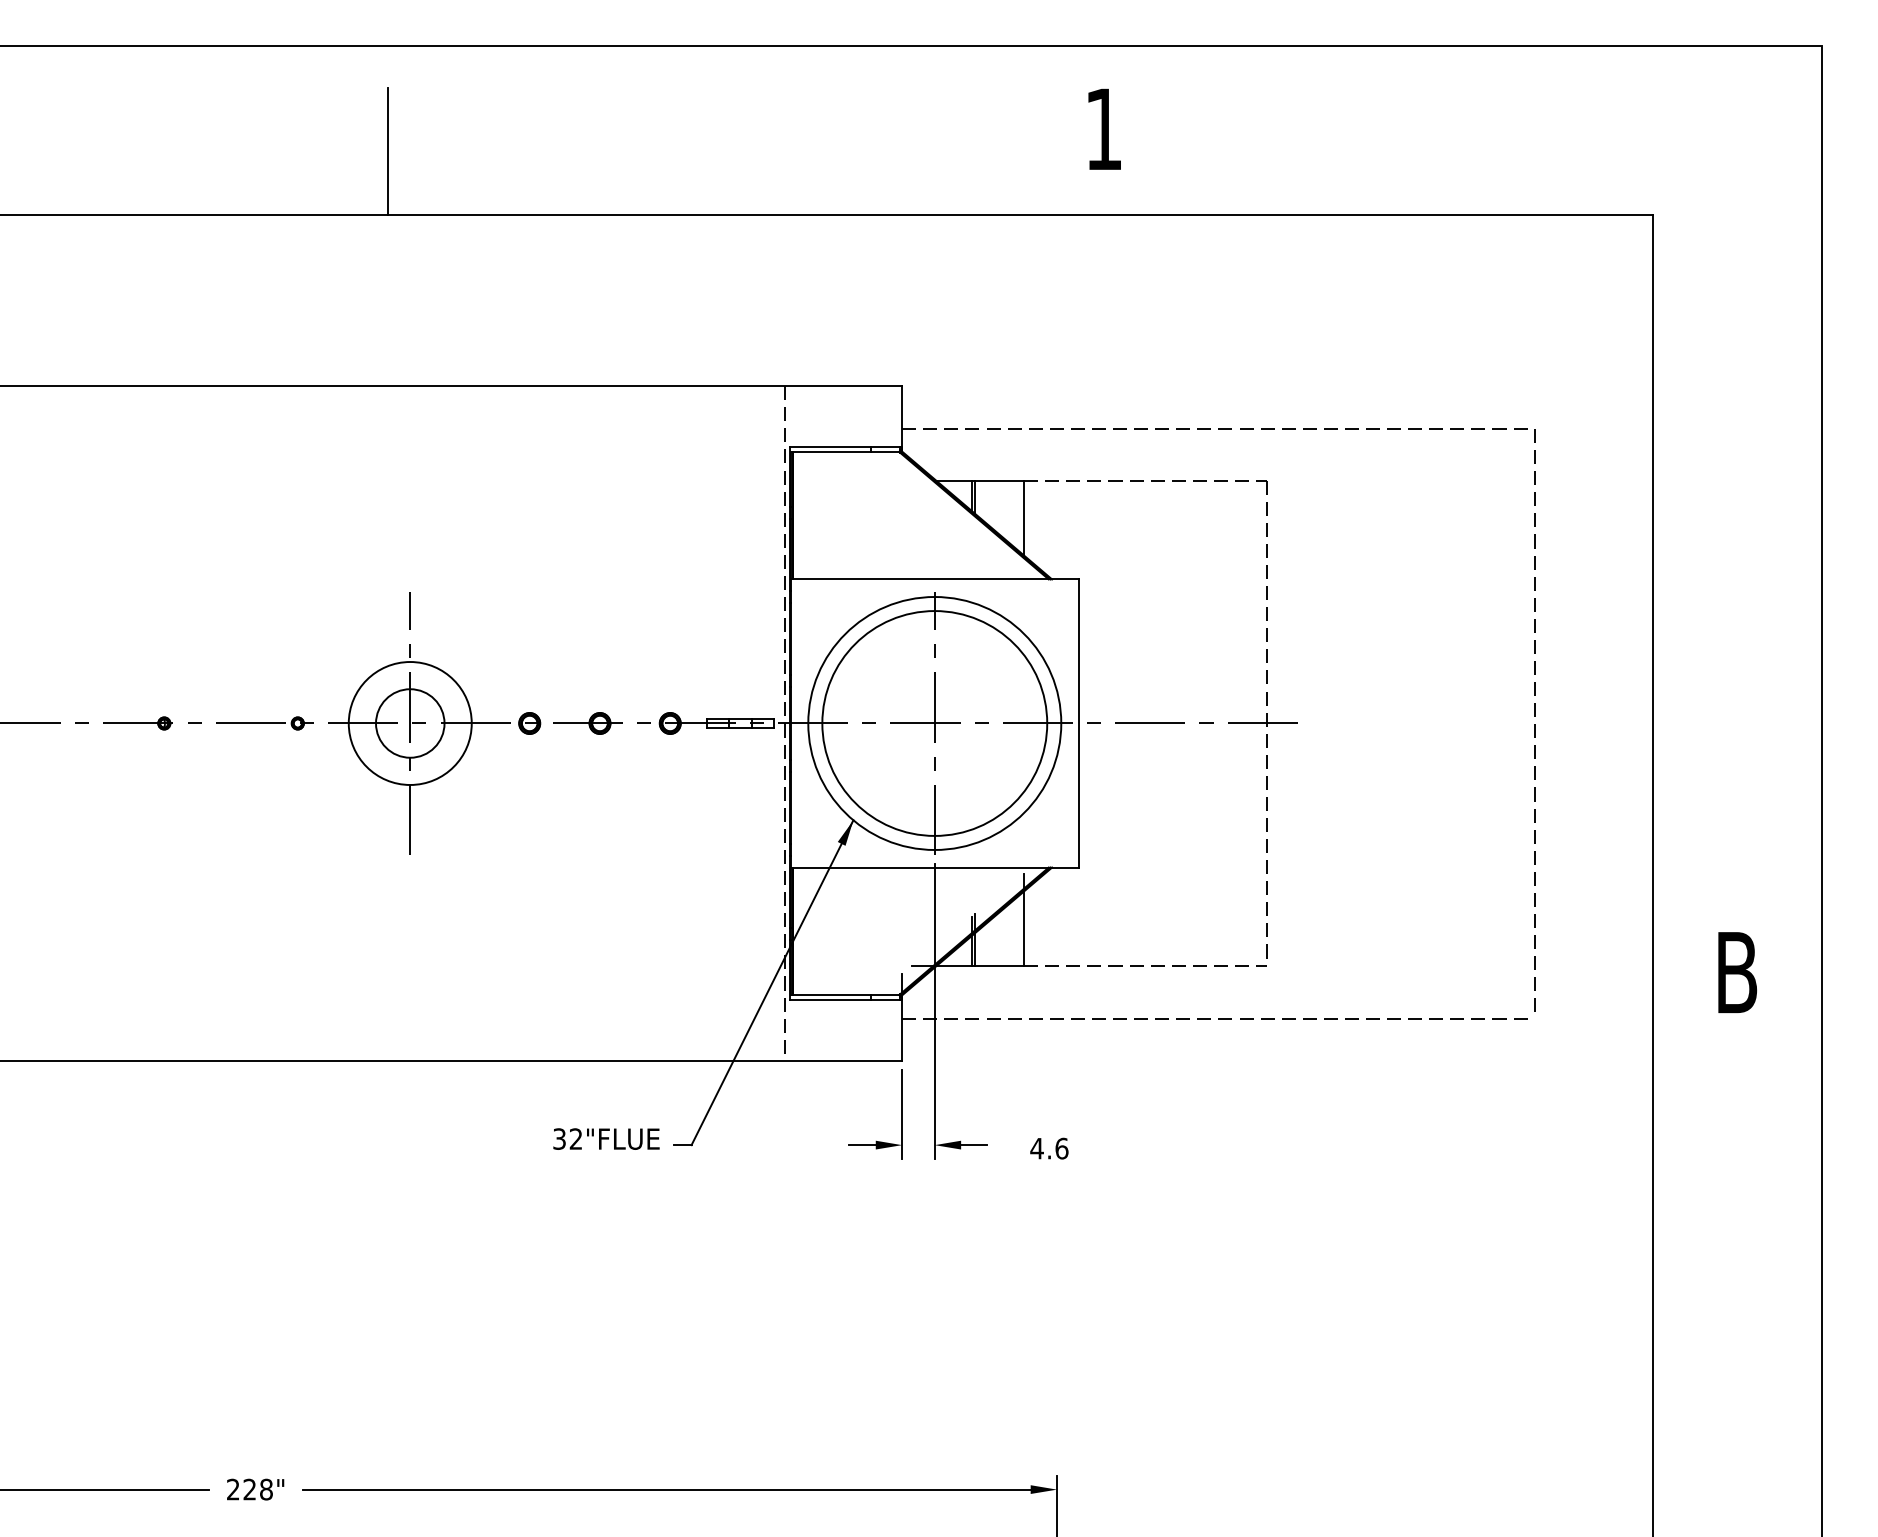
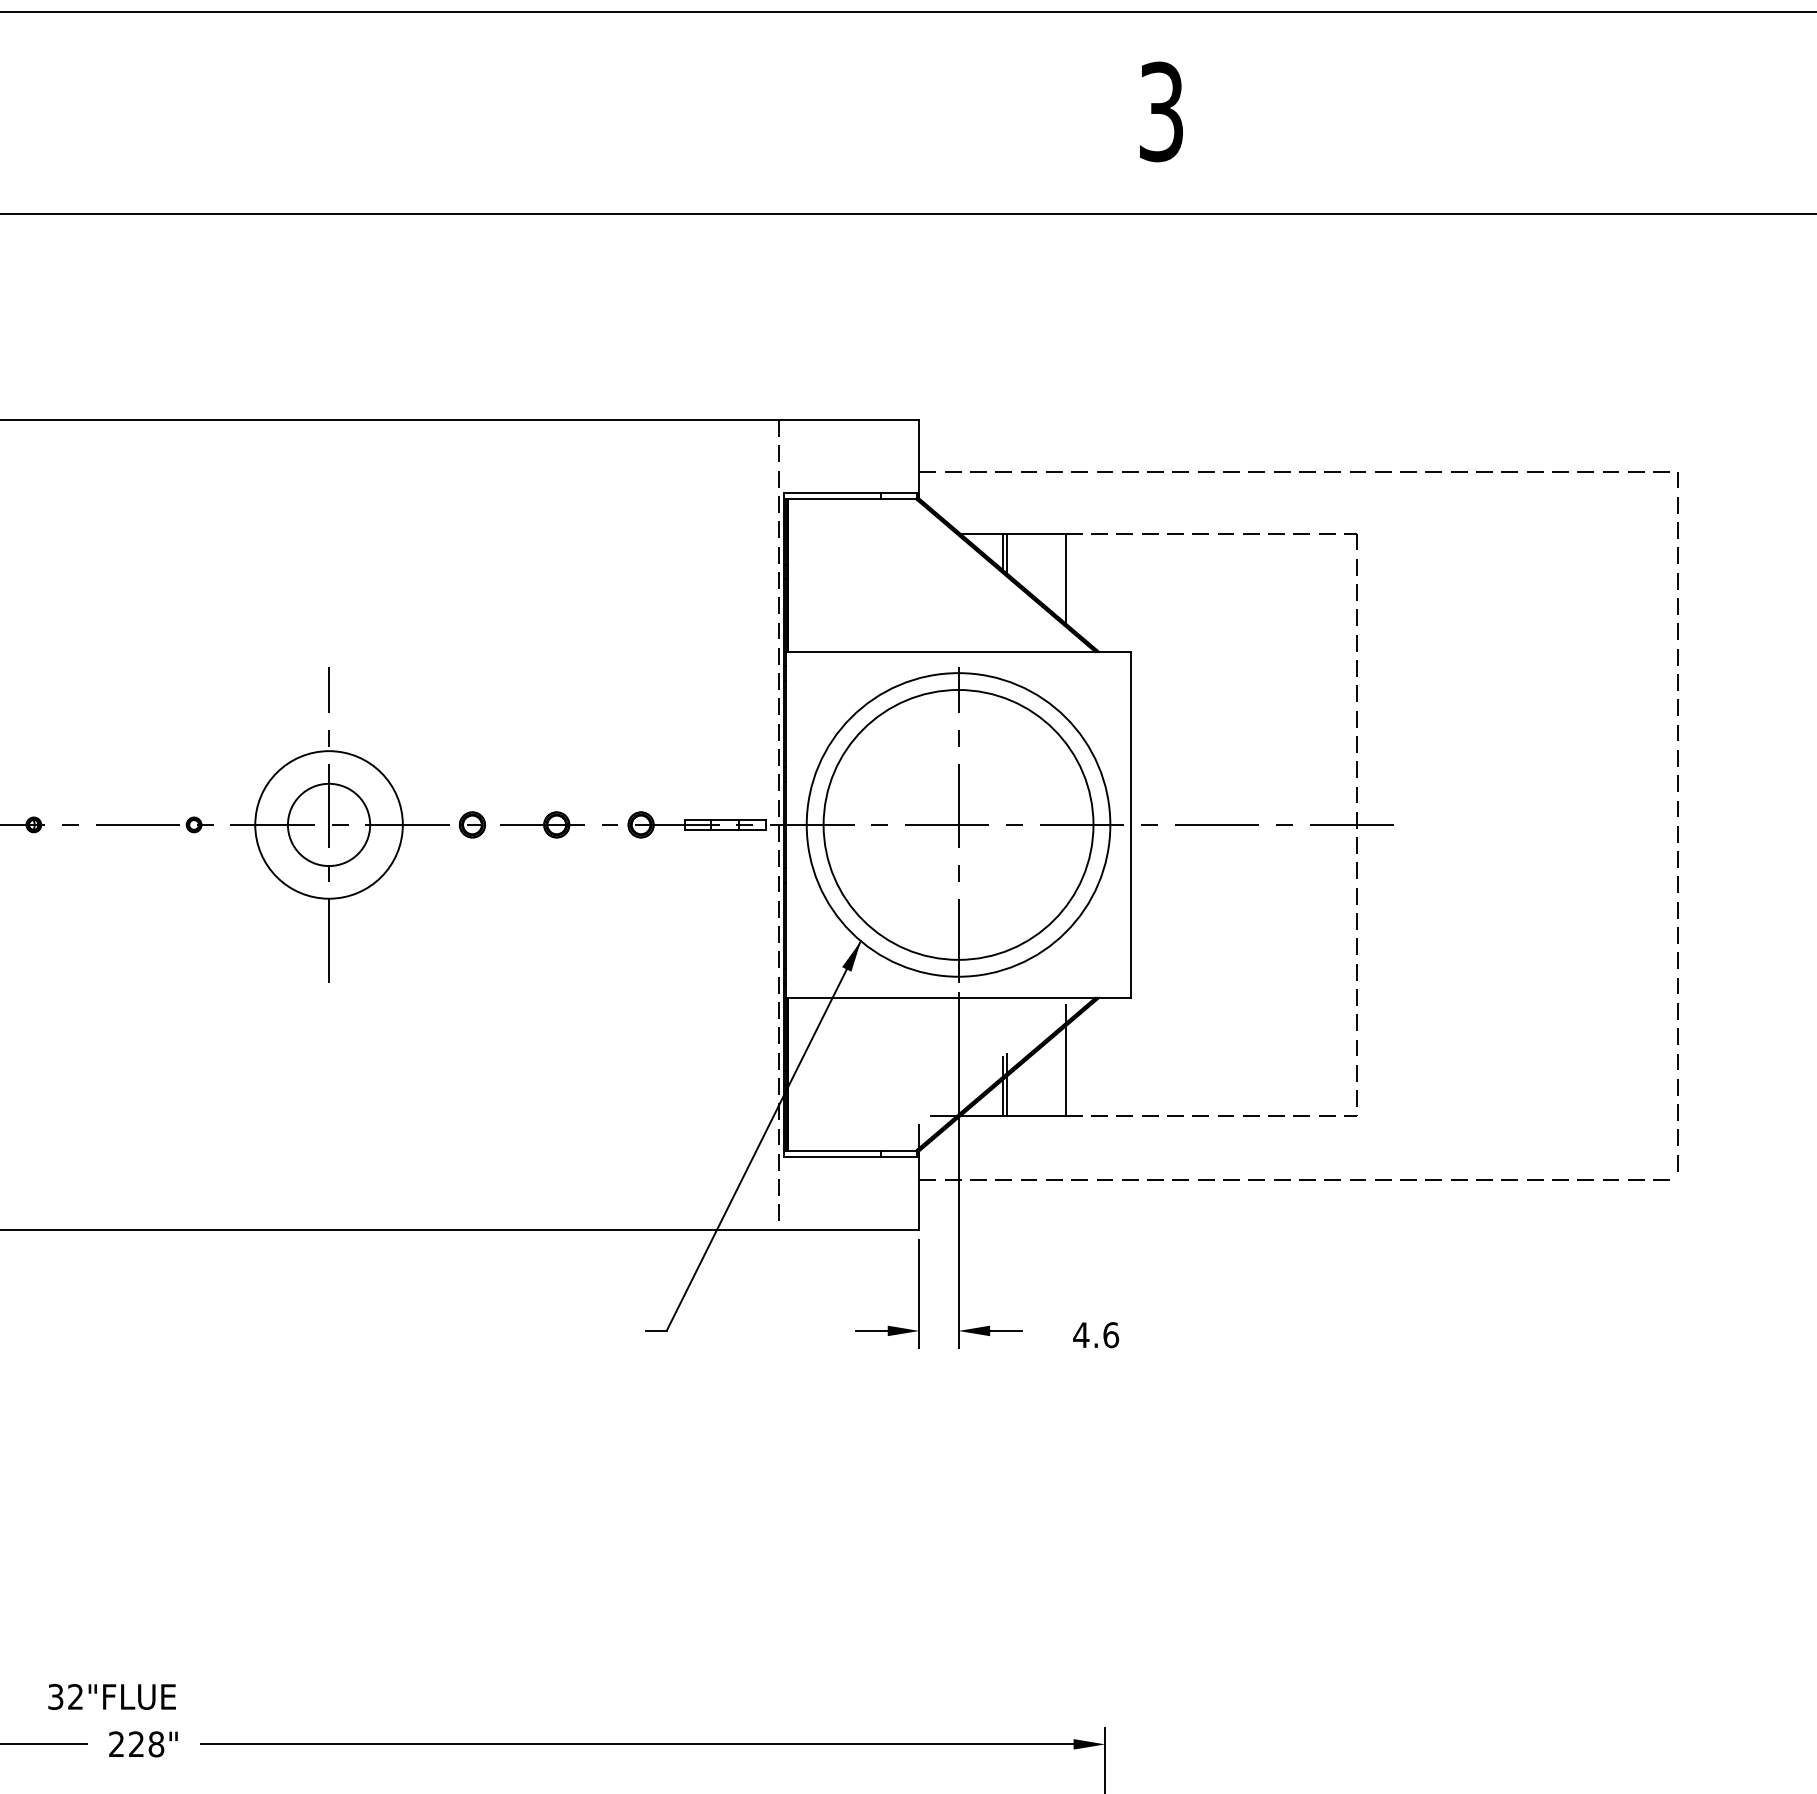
text: (1103, 129) -> (1161, 112), 1 -> 3
line: (388, 151) -> (302, 138), removed
text: (606, 1138) -> (112, 1696), moved

